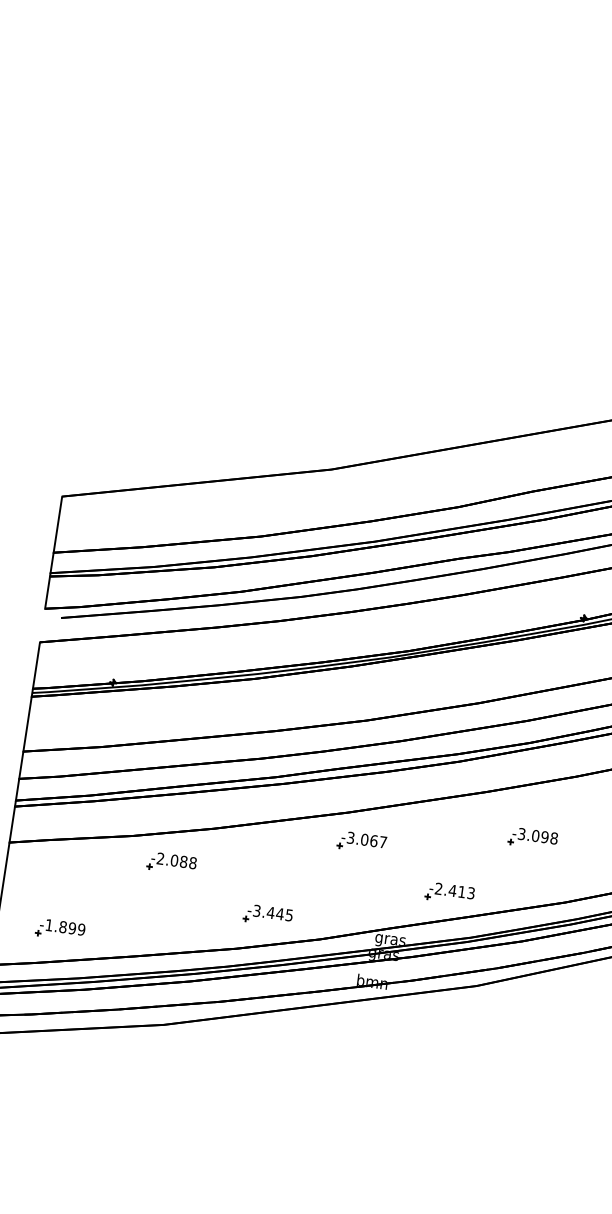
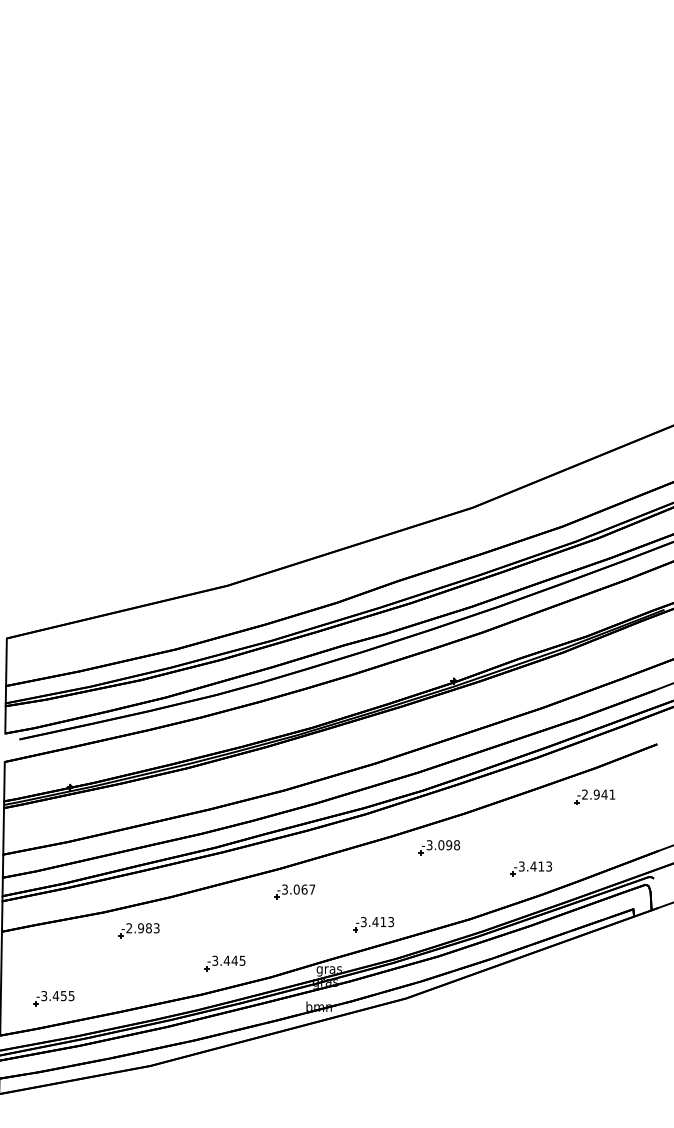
part: (531, 838) -> (438, 847), moved
text: (183, 862) -> (148, 928), -2.088 -> -2.983
text: (438, 889) -> (363, 922), -2.413 -> -3.413
text: (64, 927) -> (57, 996), -1.899 -> -3.455

